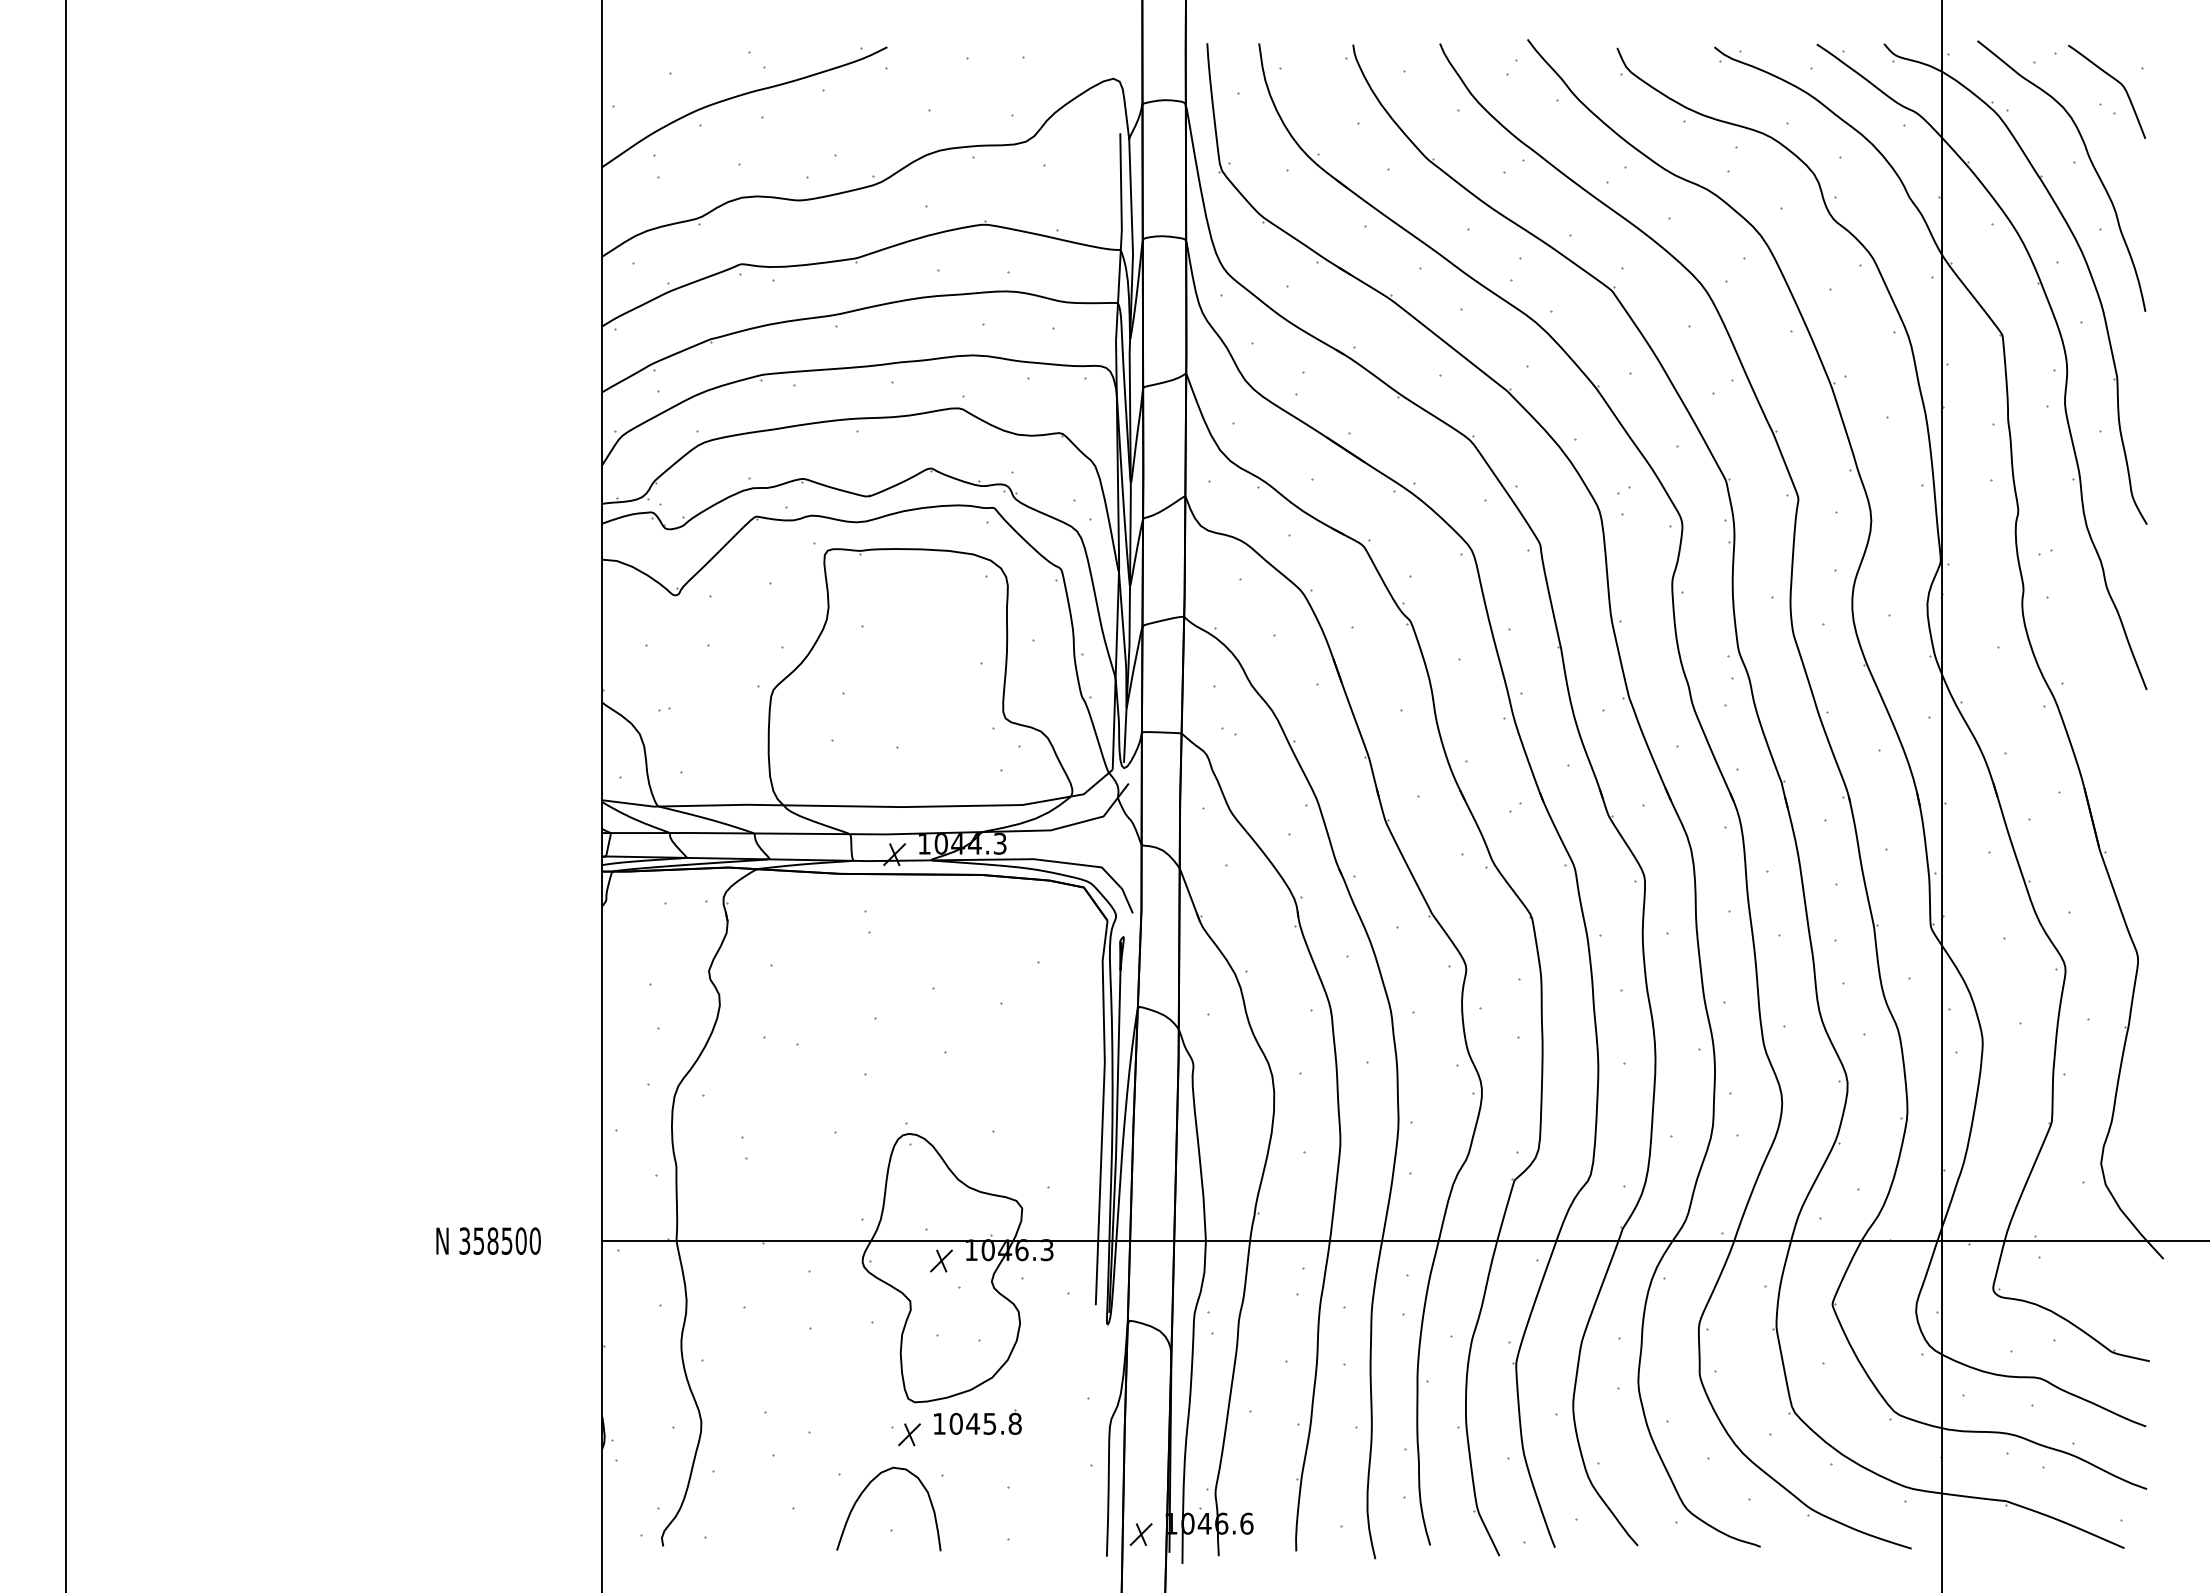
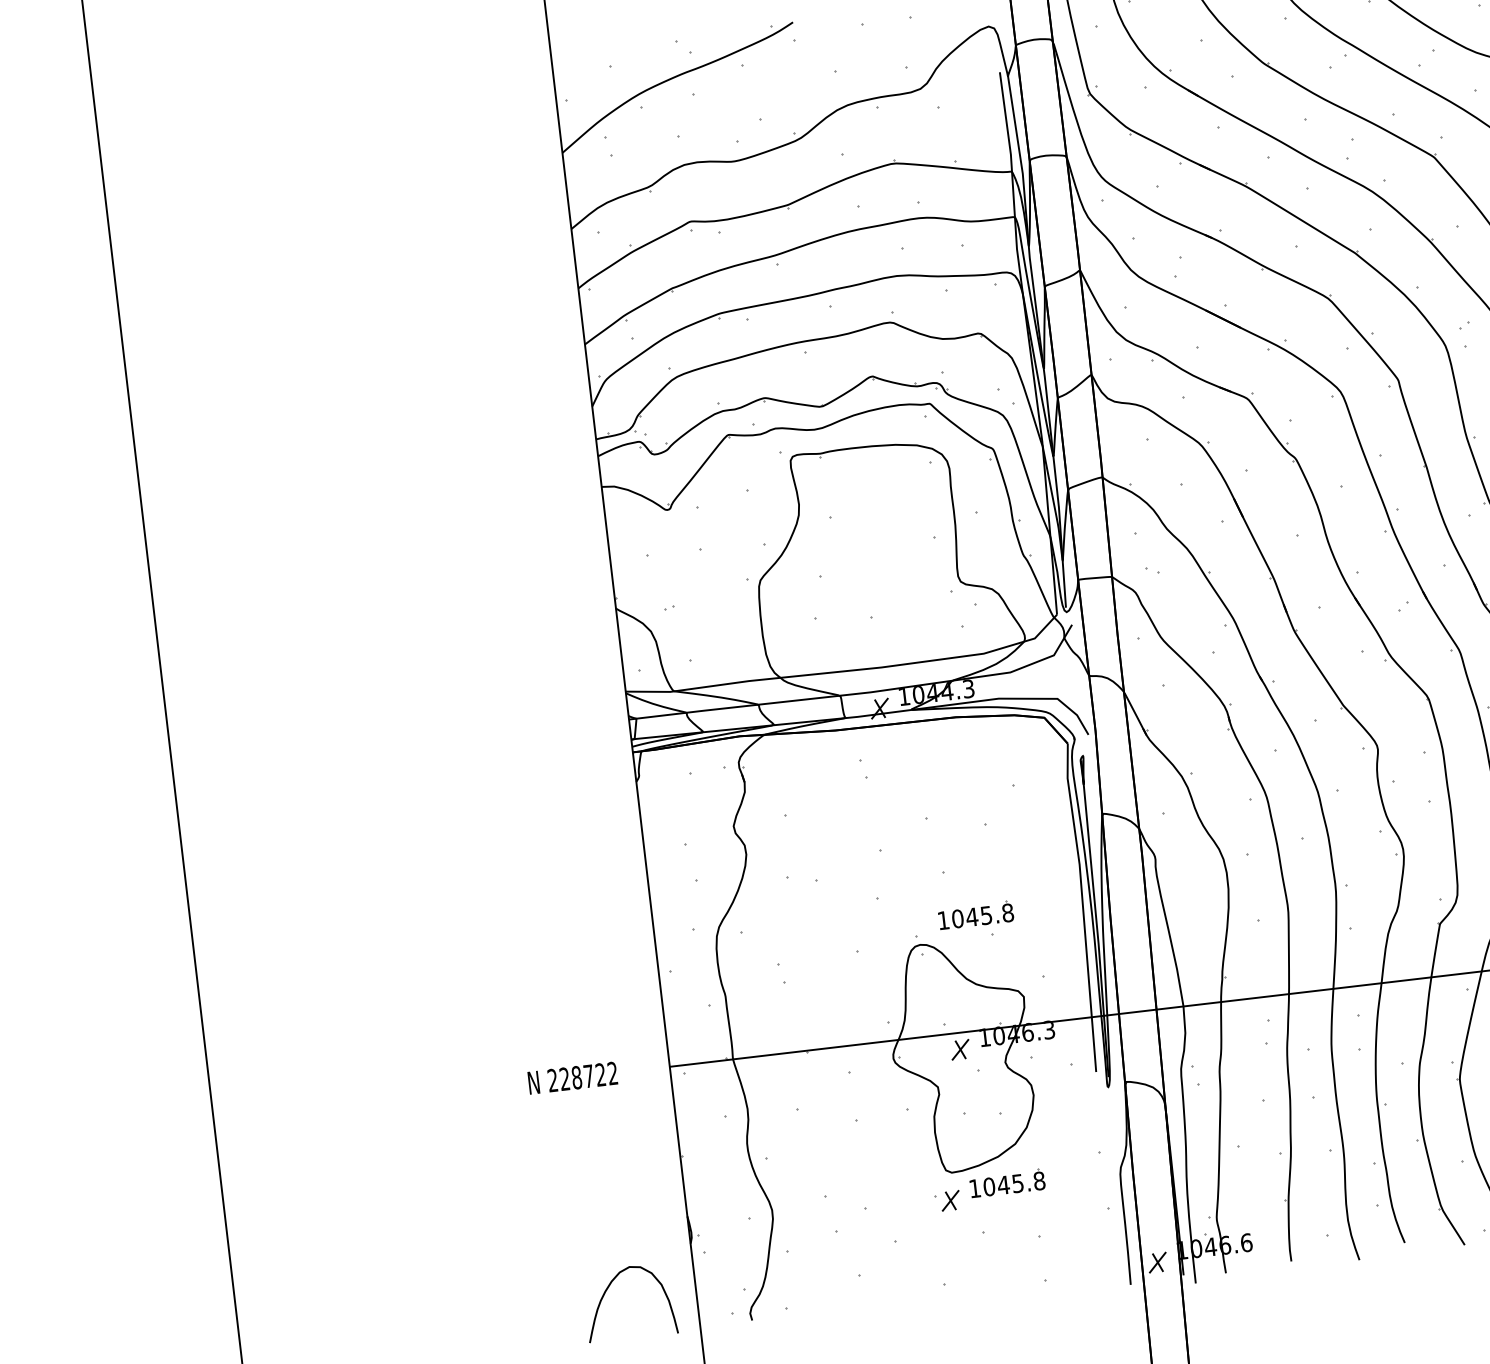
part: (977, 1106) -> (975, 914), added
text: (499, 1240) -> (582, 1076), 358500 -> 228722
curve: (865, 1490) -> (608, 1289), moved

